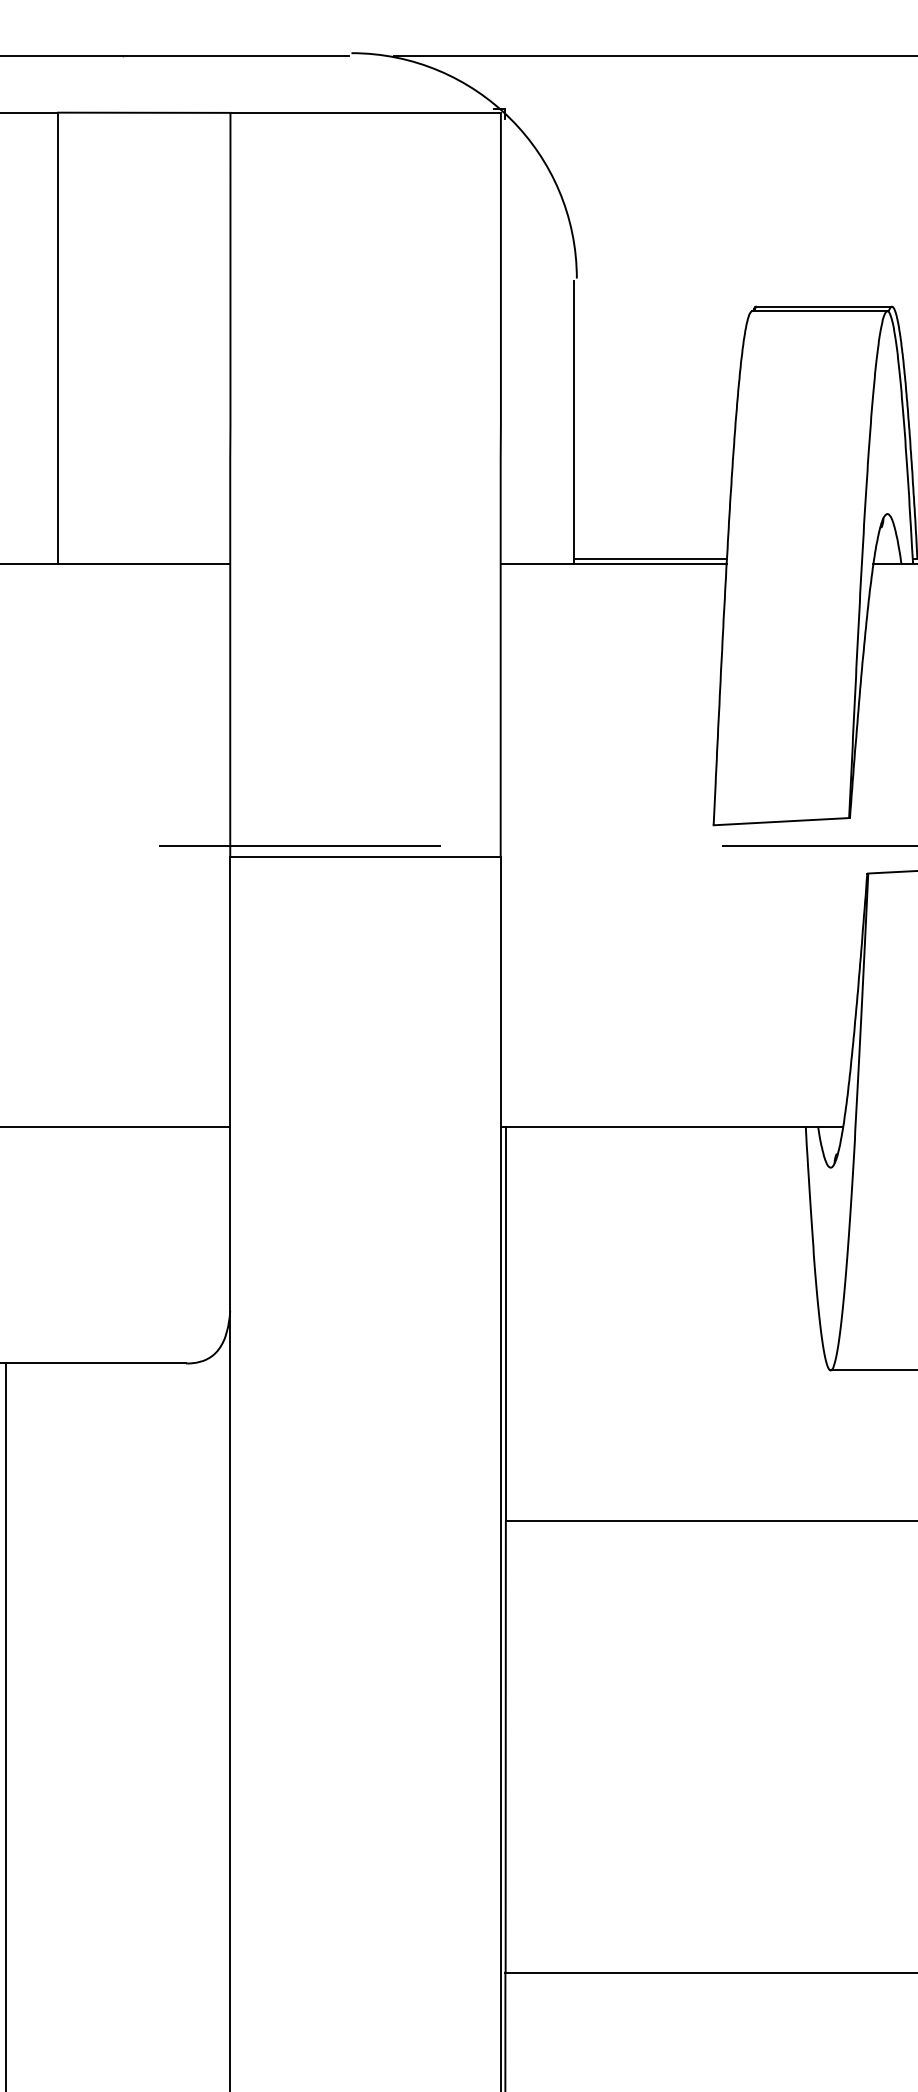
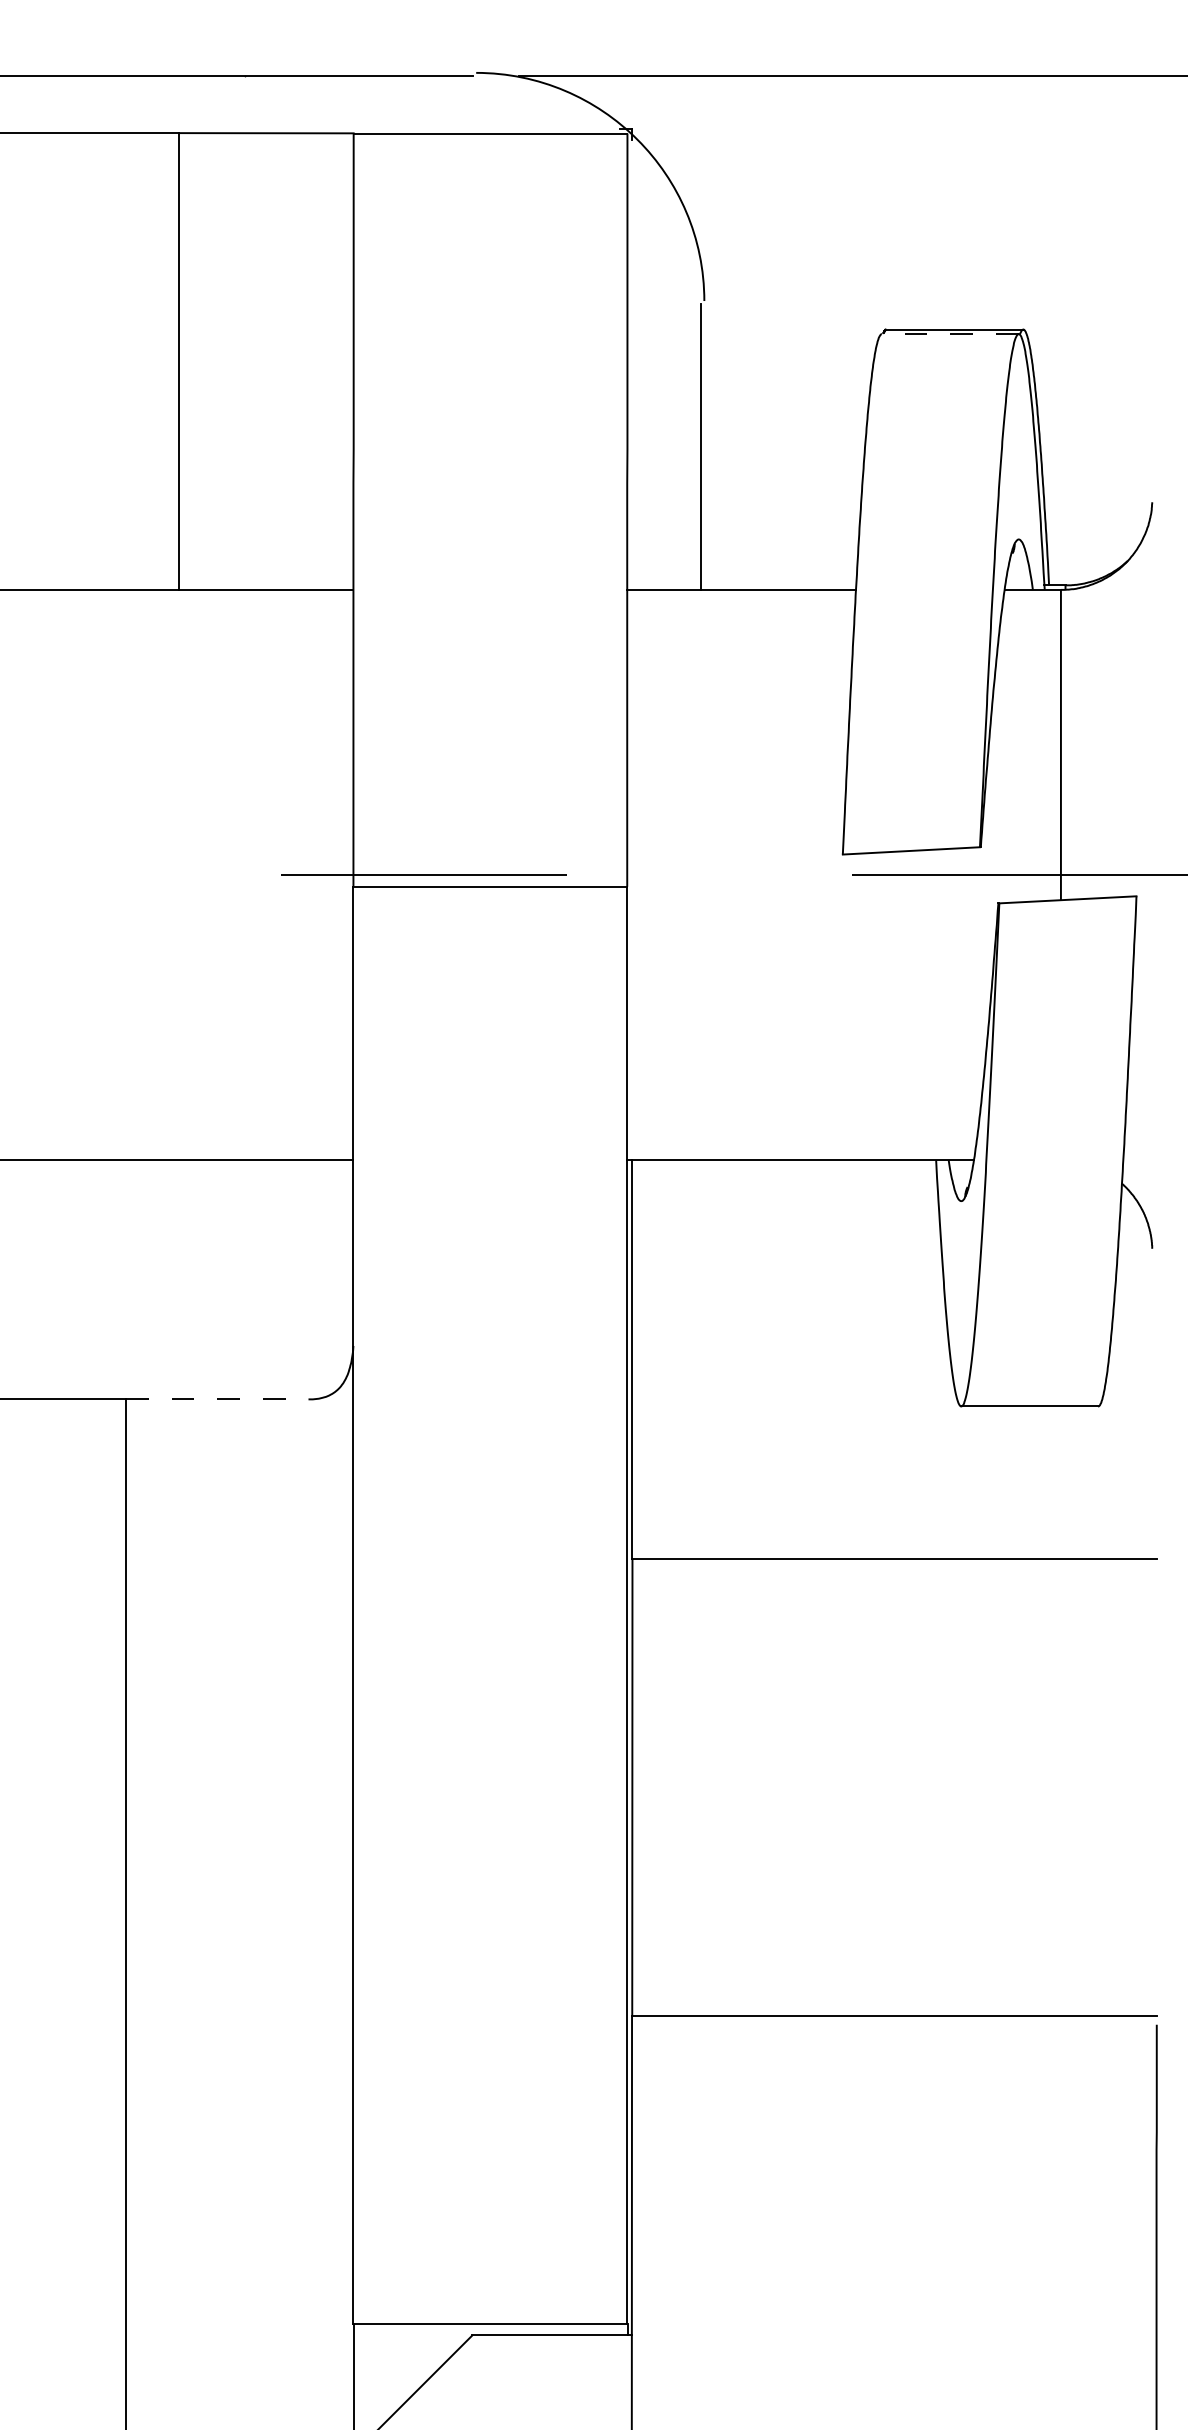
line: (819, 311) -> (949, 334), solid -> dashed
line: (650, 559) -> (778, 585), removed
line: (95, 1363) -> (217, 1399), solid -> dashed

